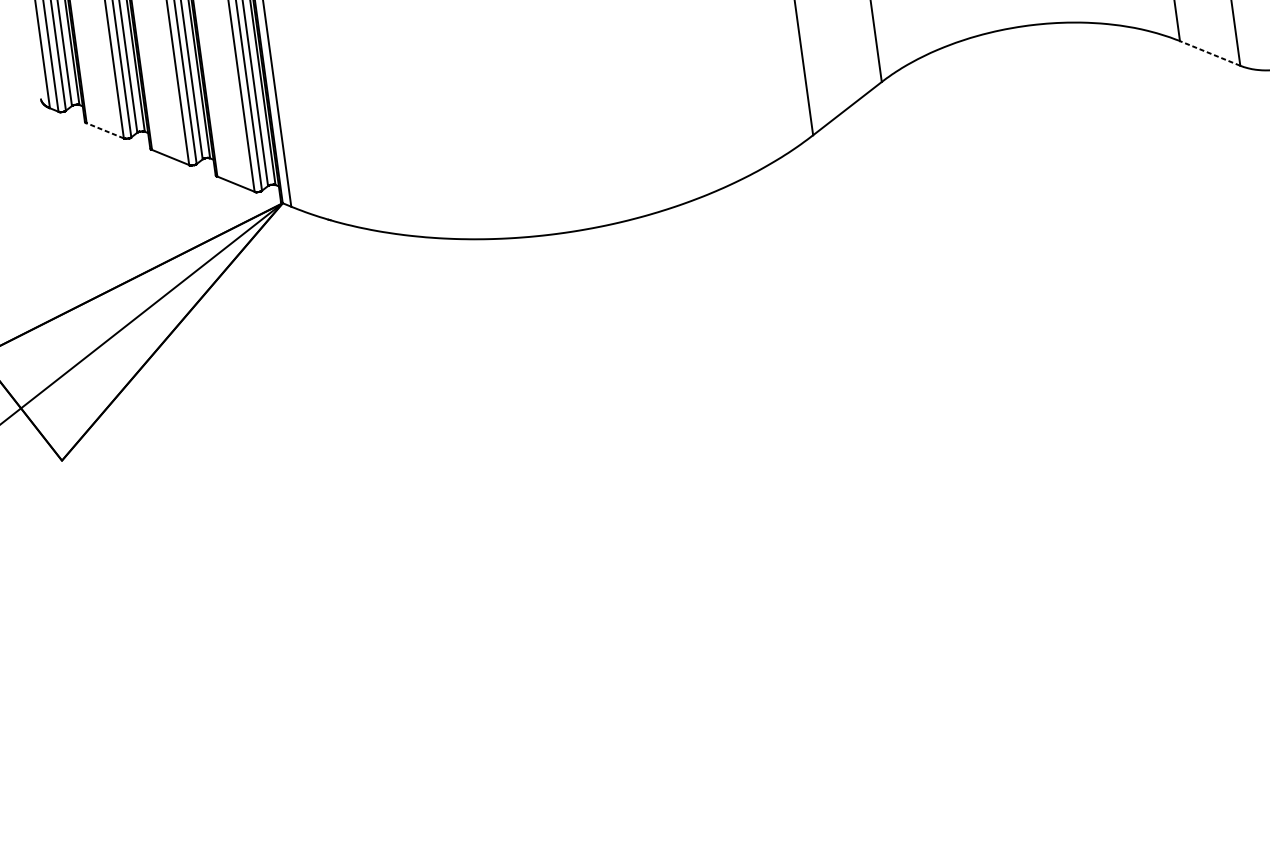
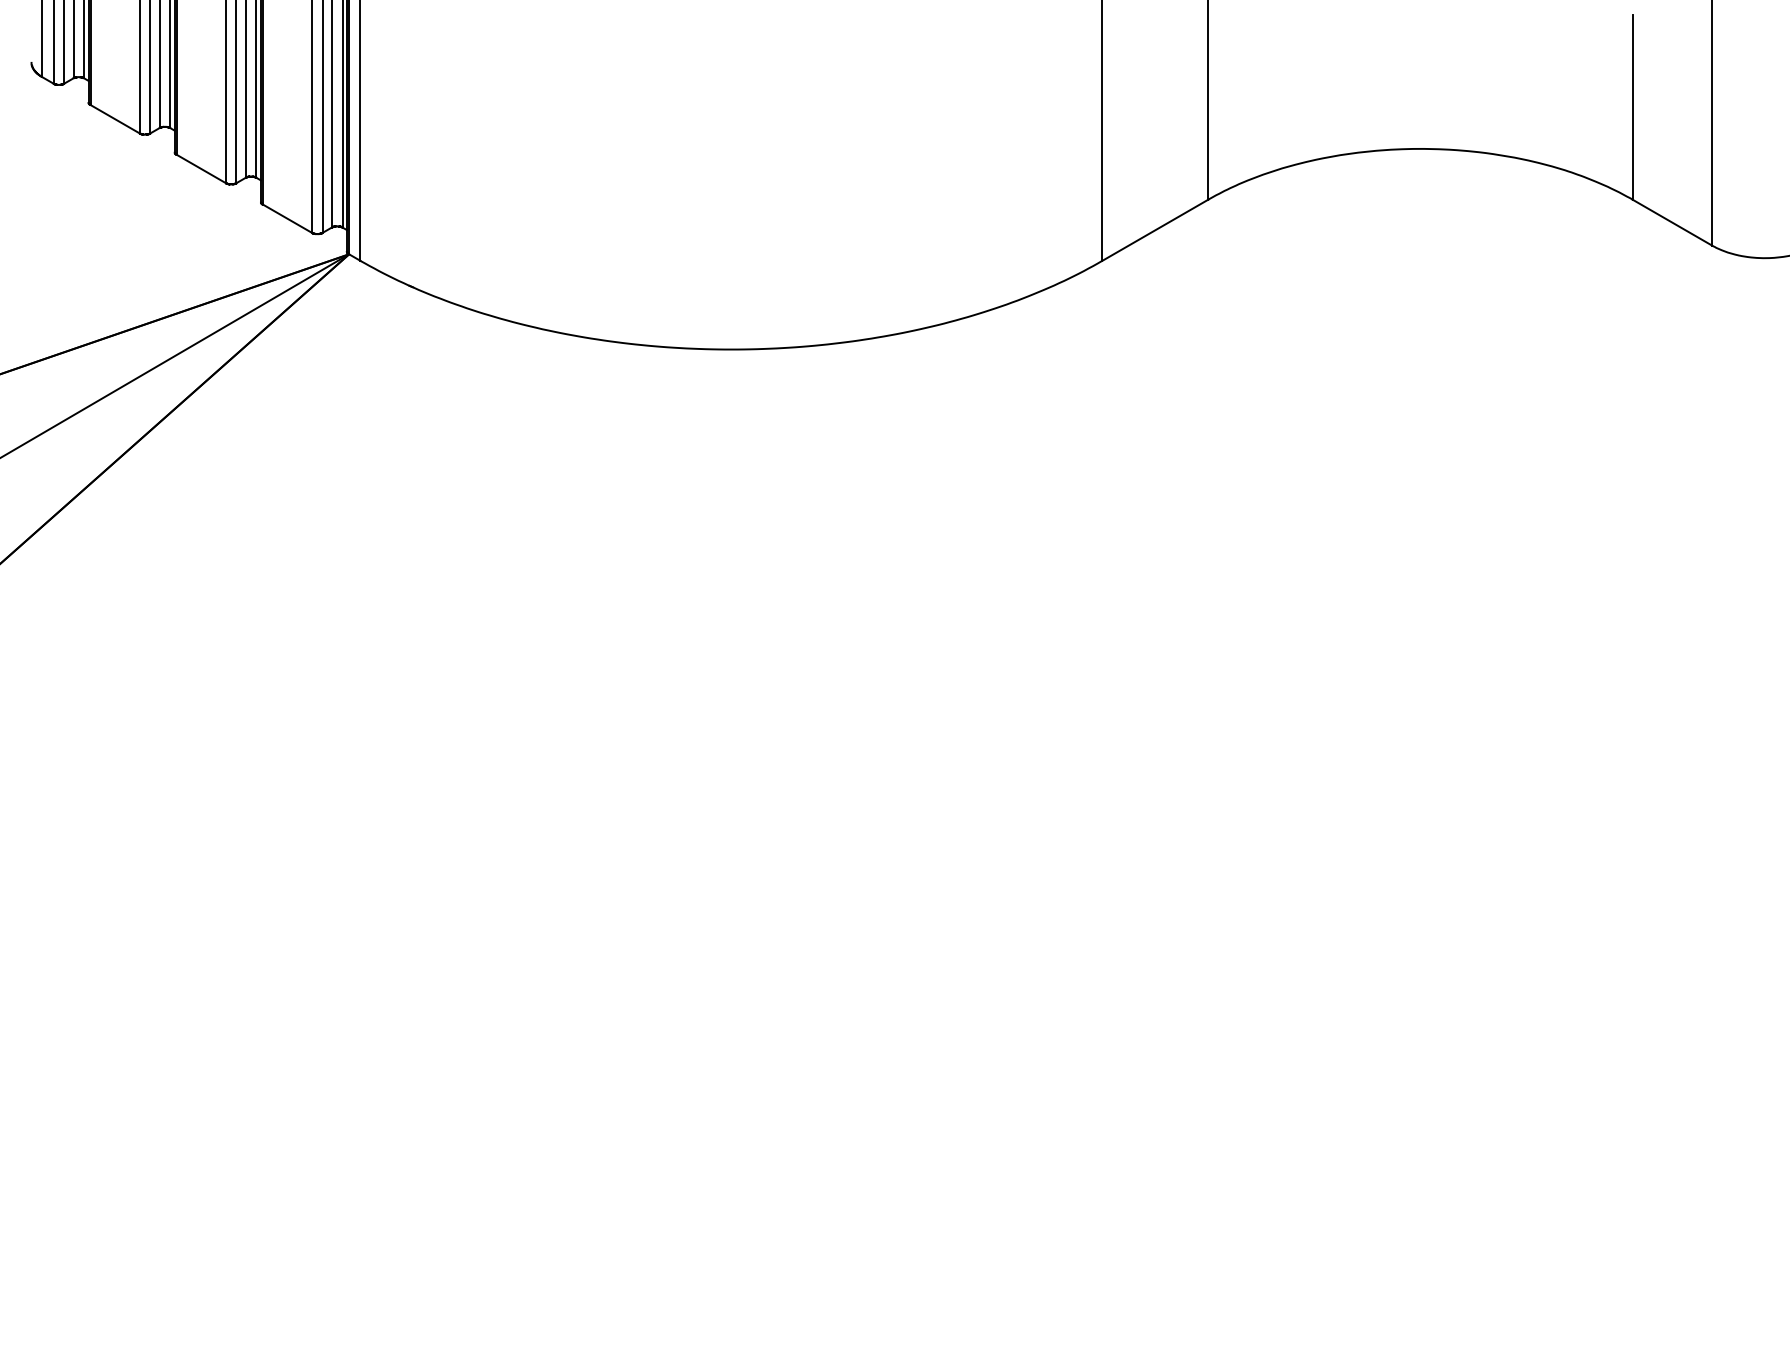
line: (1210, 53) -> (1672, 222), dashed -> solid
line: (104, 131) -> (114, 119), dashed -> solid

